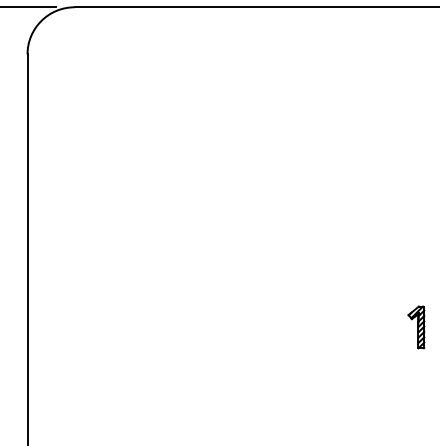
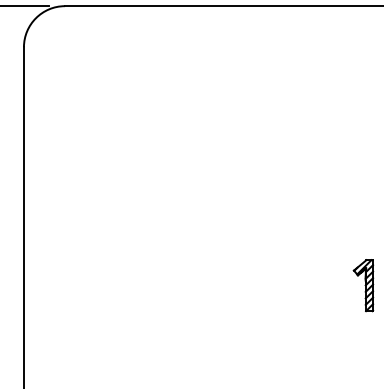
part: (416, 327) -> (363, 285), size x1.4

